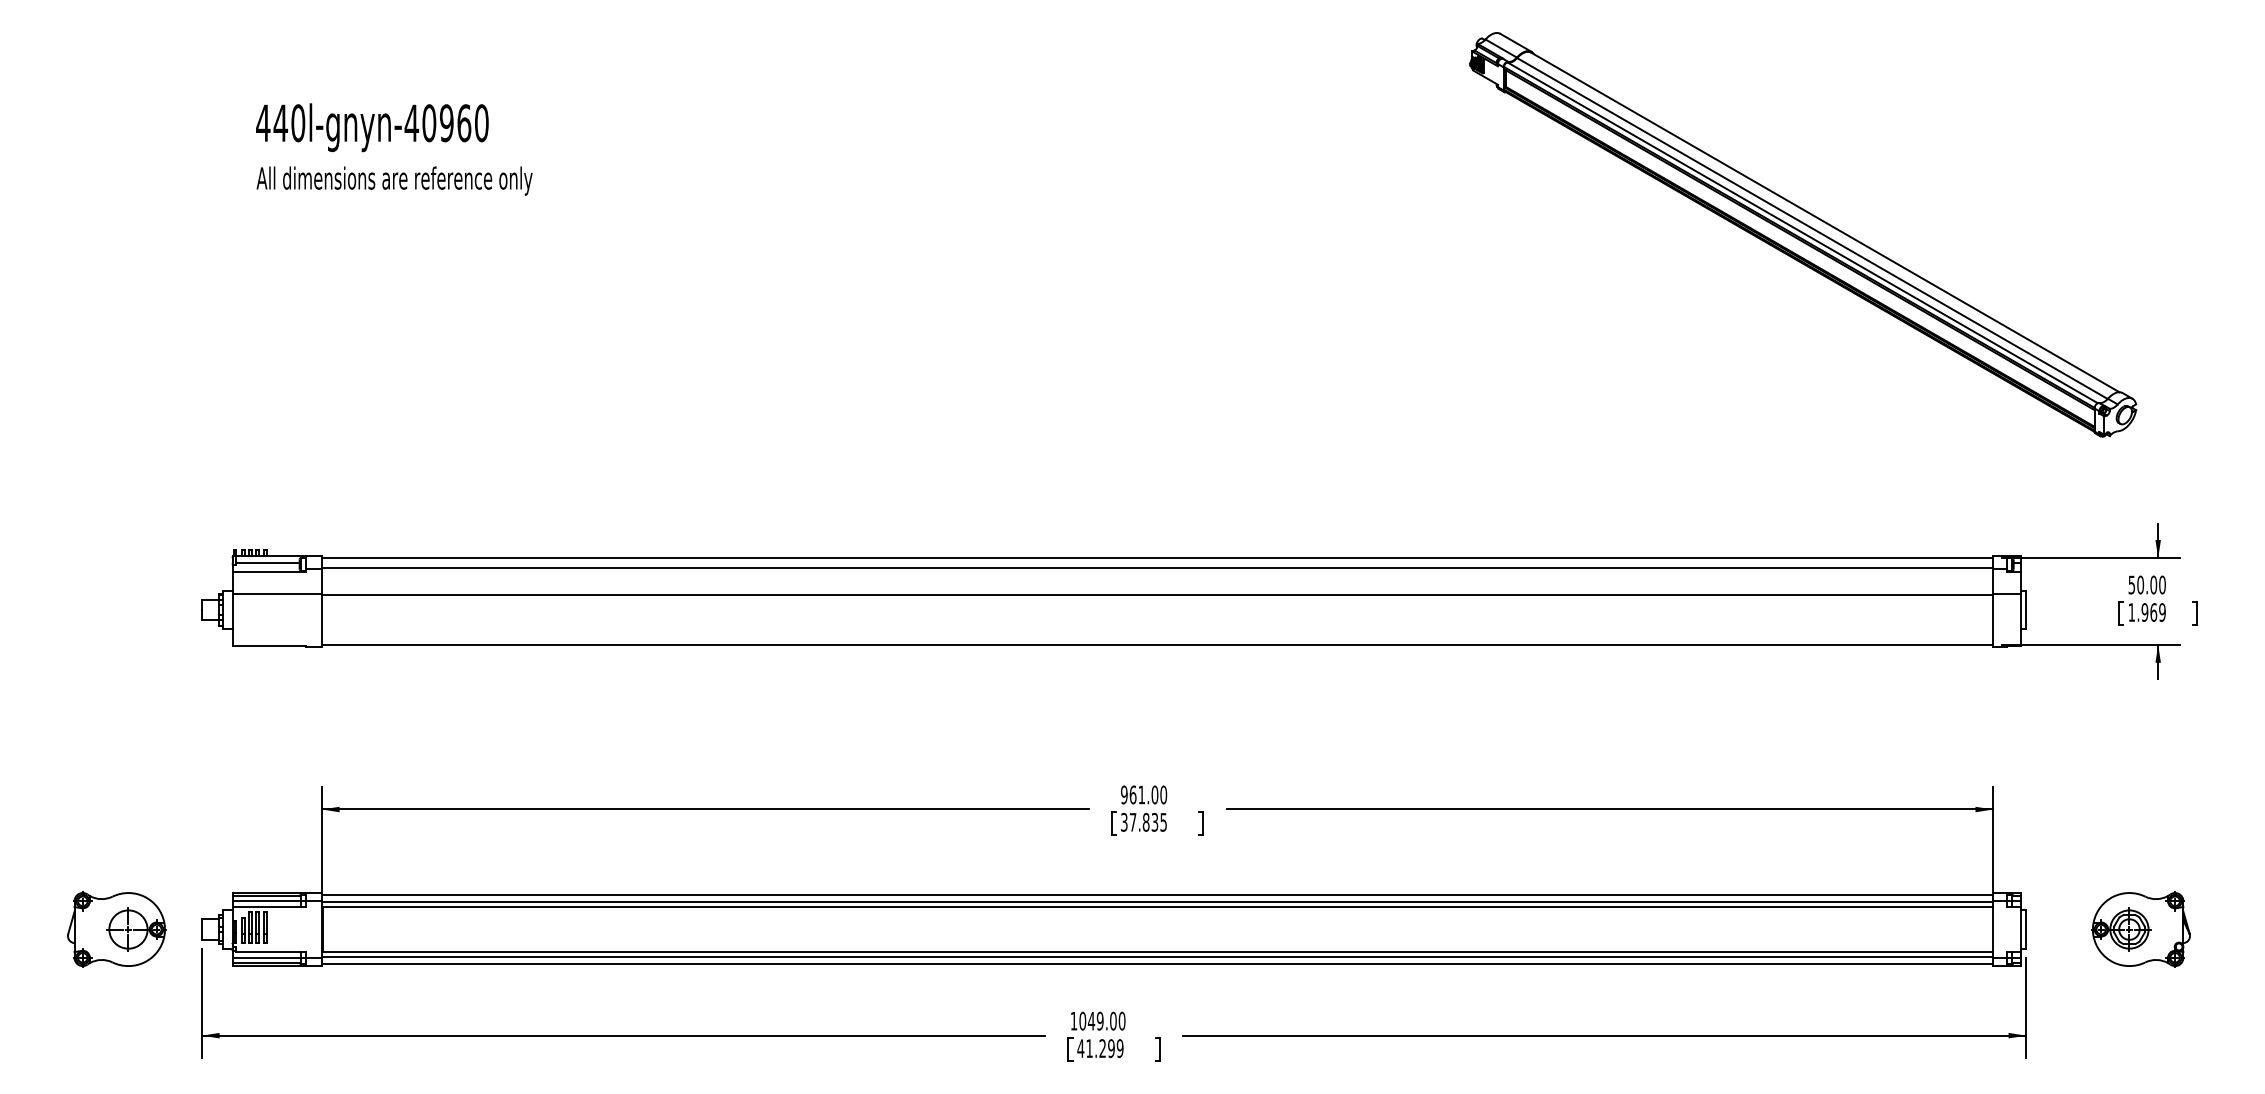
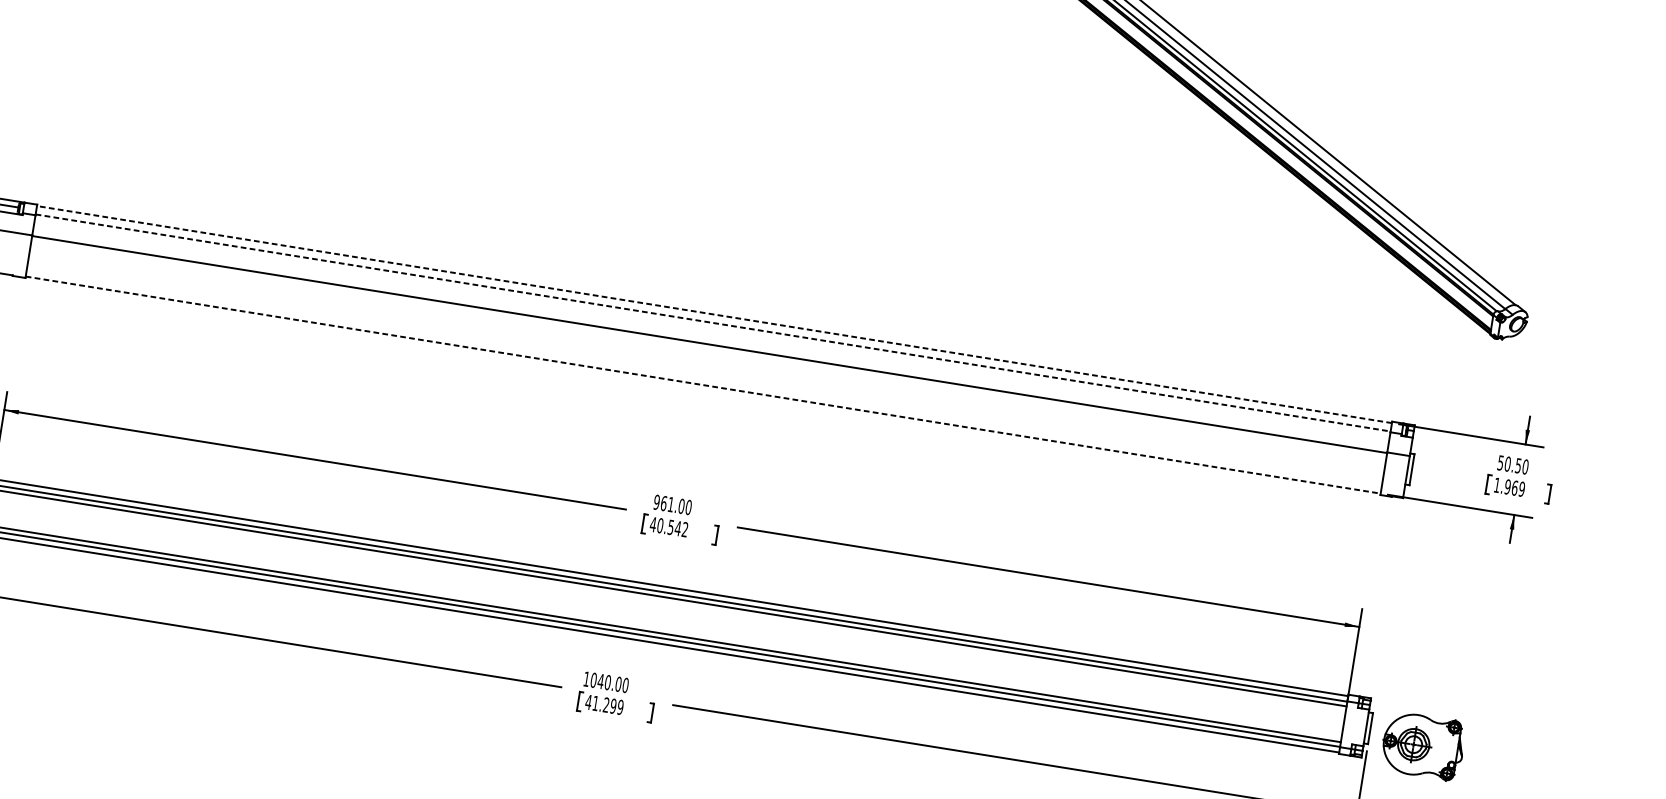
line: (1157, 557) -> (714, 314), solid -> dashed
line: (1157, 568) -> (713, 323), solid -> dashed
text: (2153, 584) -> (1518, 465), 50.00 -> 50.50
line: (1157, 644) -> (703, 384), solid -> dashed
text: (1143, 821) -> (668, 526), 37.835 -> 40.542
part: (2140, 929) -> (1422, 746), moved
text: (1099, 1021) -> (607, 682), 1049.00 -> 1040.00

